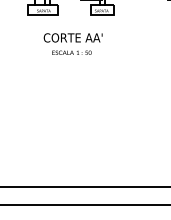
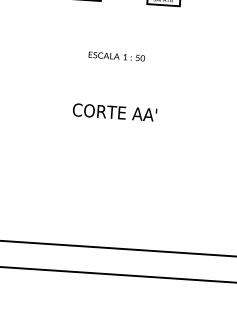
text: (72, 37) -> (113, 111), moved

